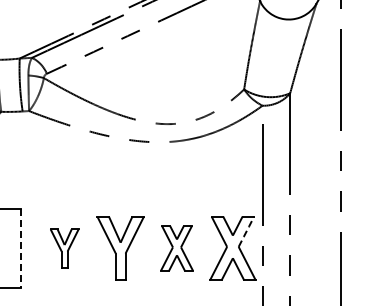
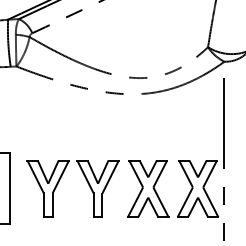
line: (246, 231) -> (210, 173), dashed -> solid
line: (21, 248) -> (9, 188), dashed -> solid
part: (64, 248) -> (48, 188), size x1.67
part: (176, 248) -> (147, 188), size x1.43

